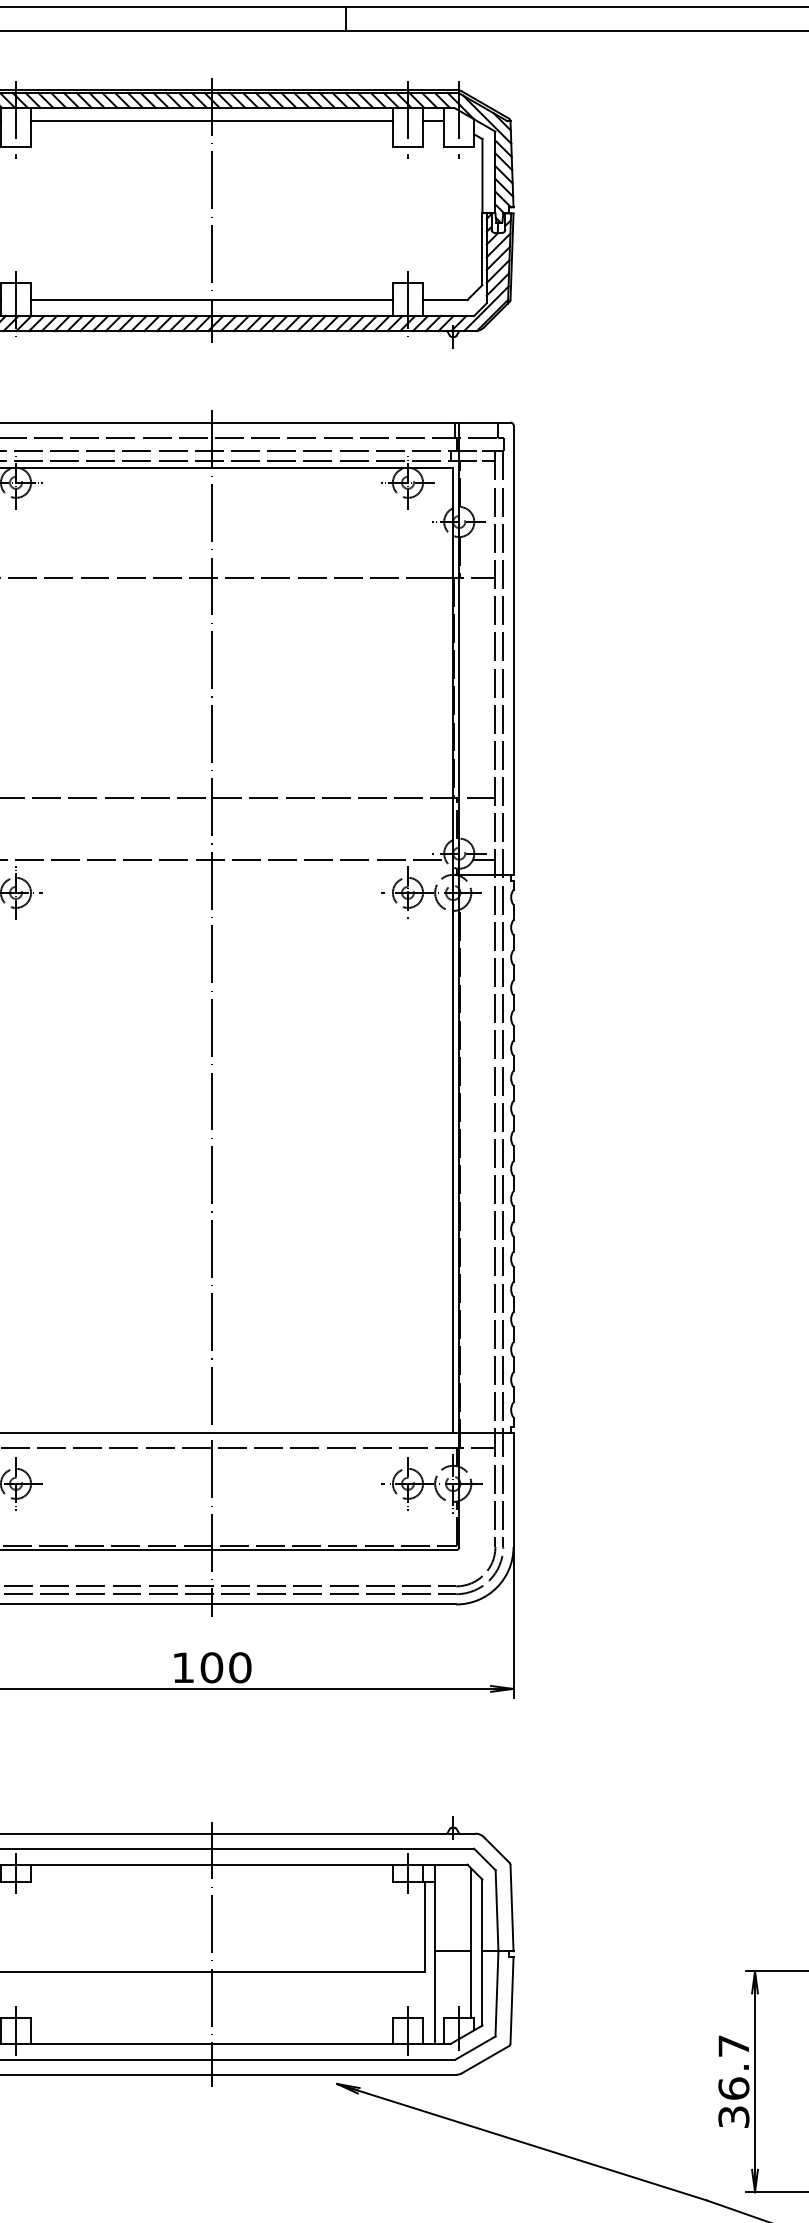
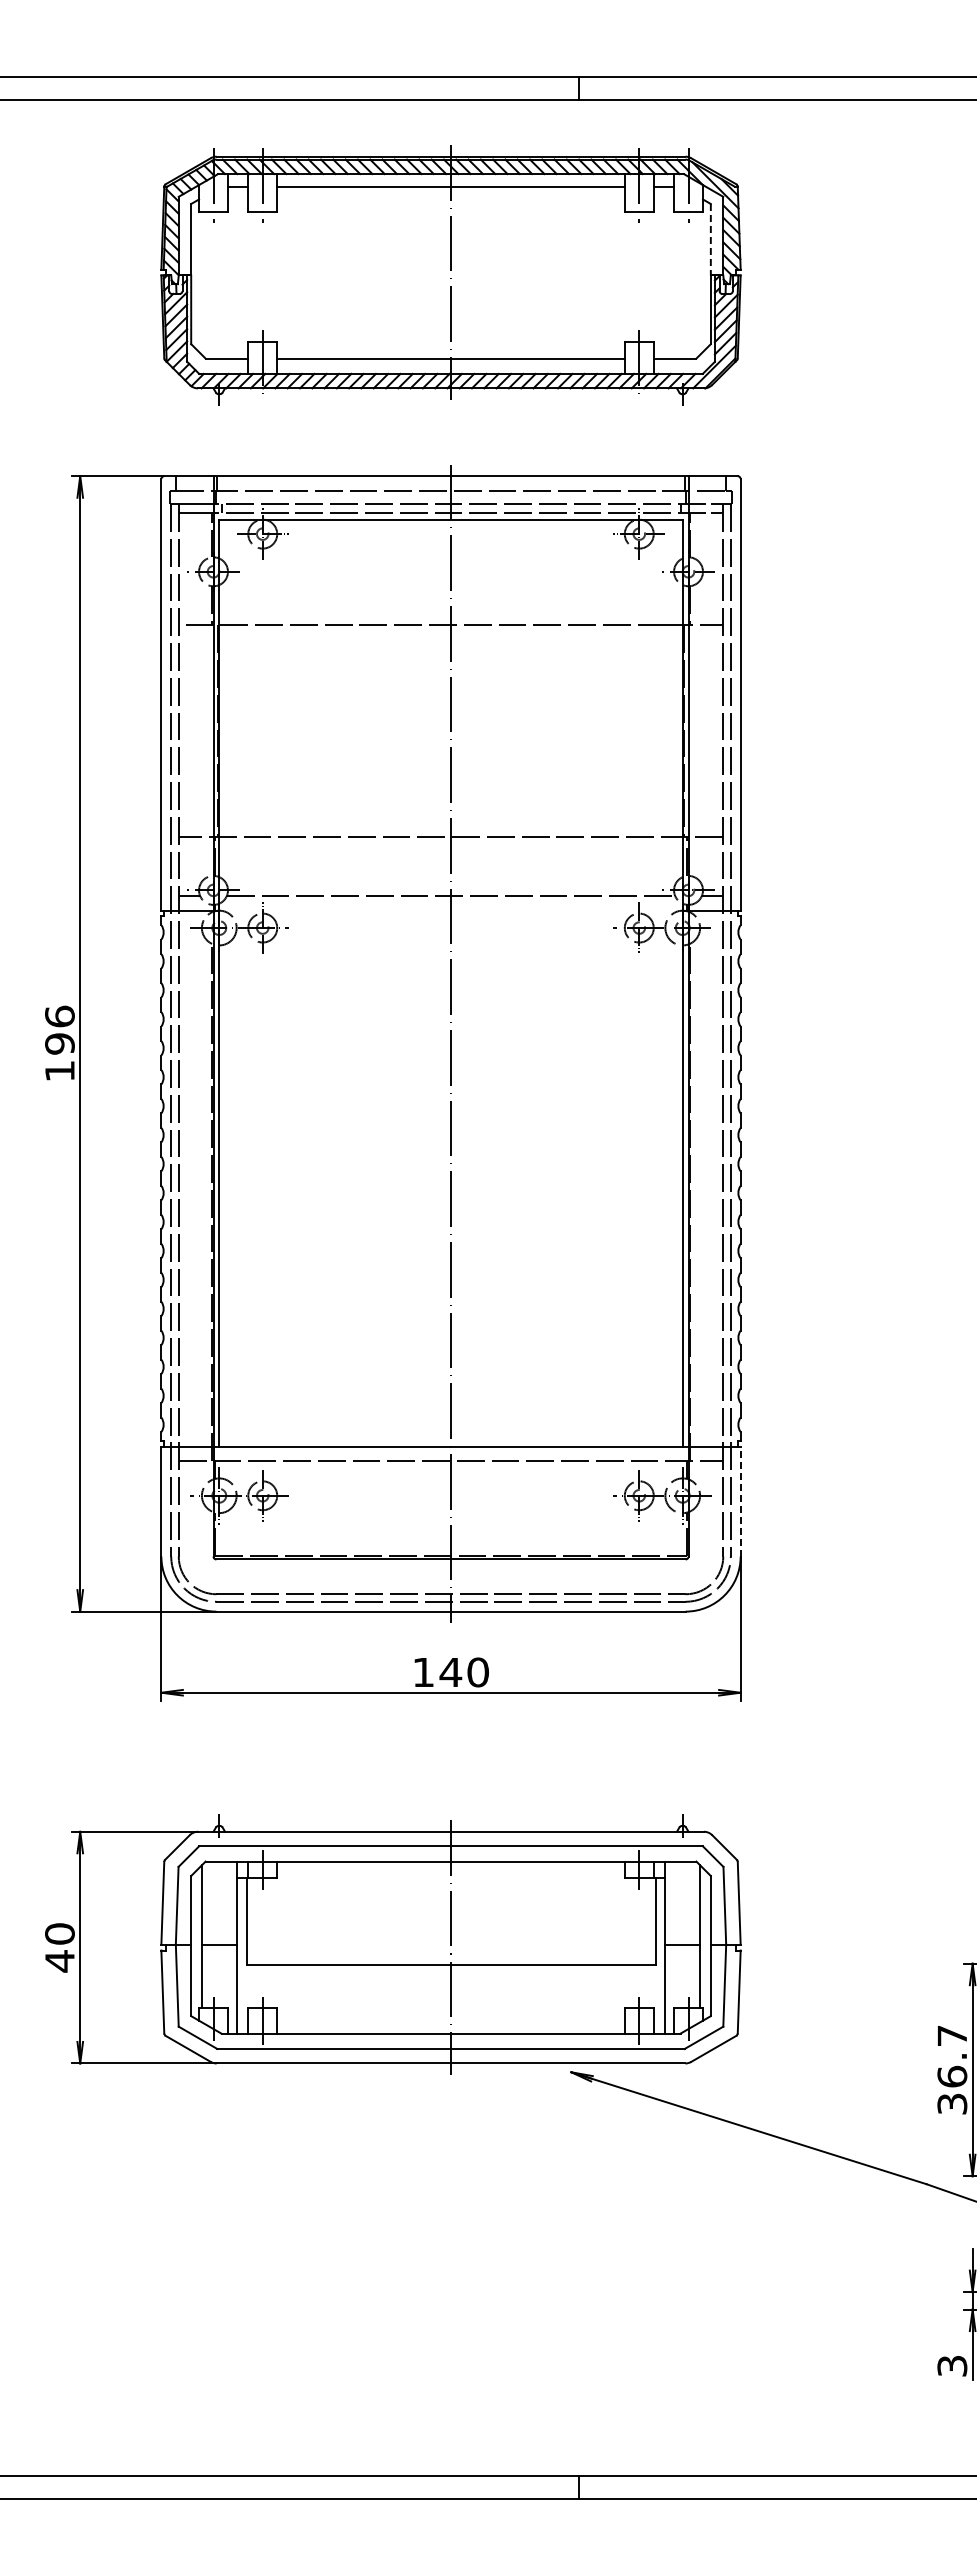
line: (482, 176) -> (710, 239), solid -> dashed
line: (513, 1489) -> (740, 1501), solid -> dashed
text: (211, 1667) -> (450, 1672), 100 -> 140

